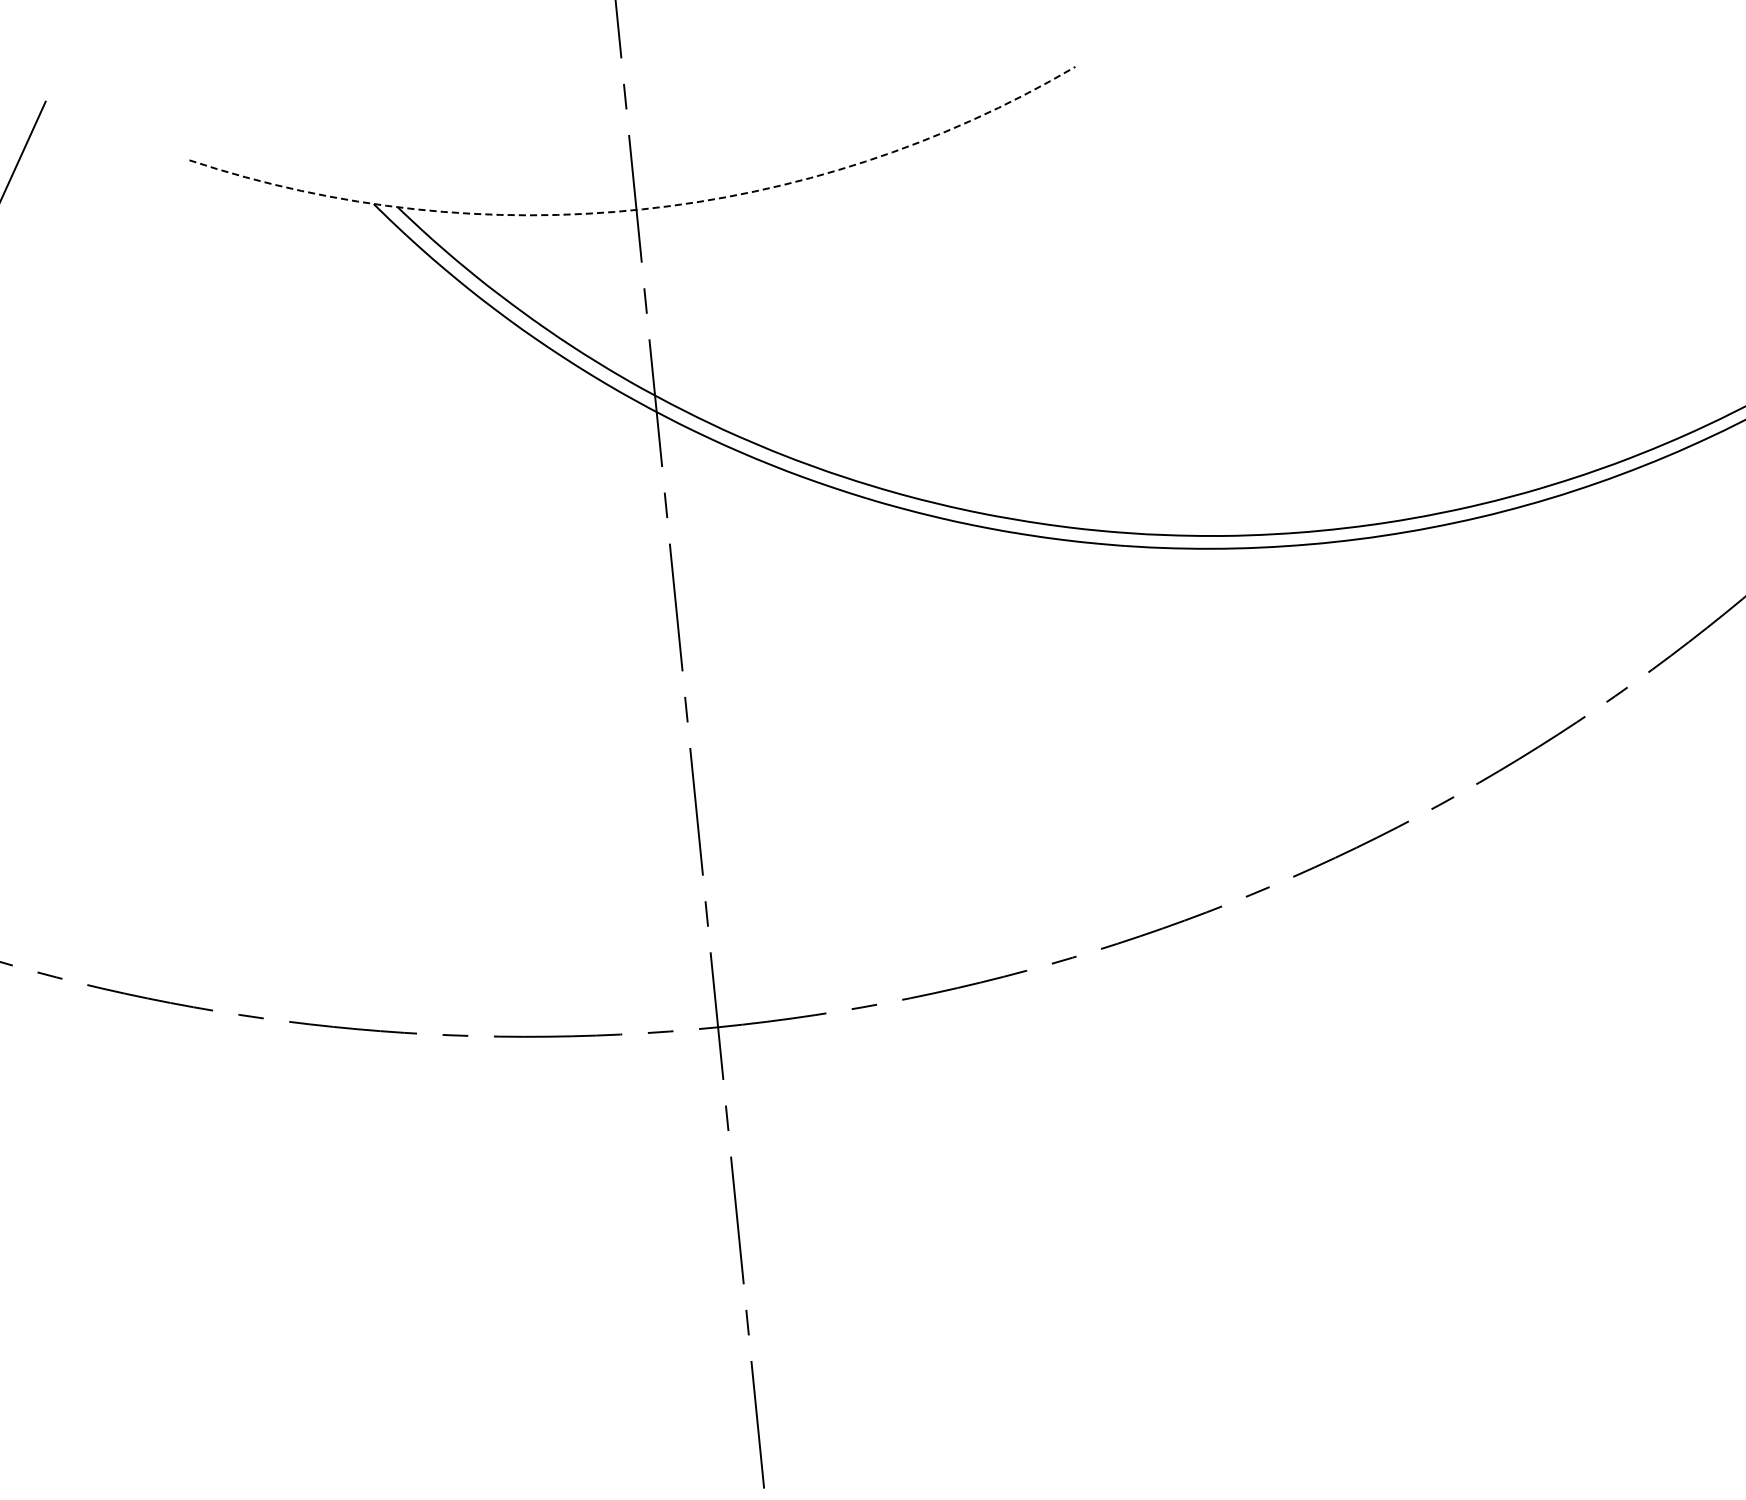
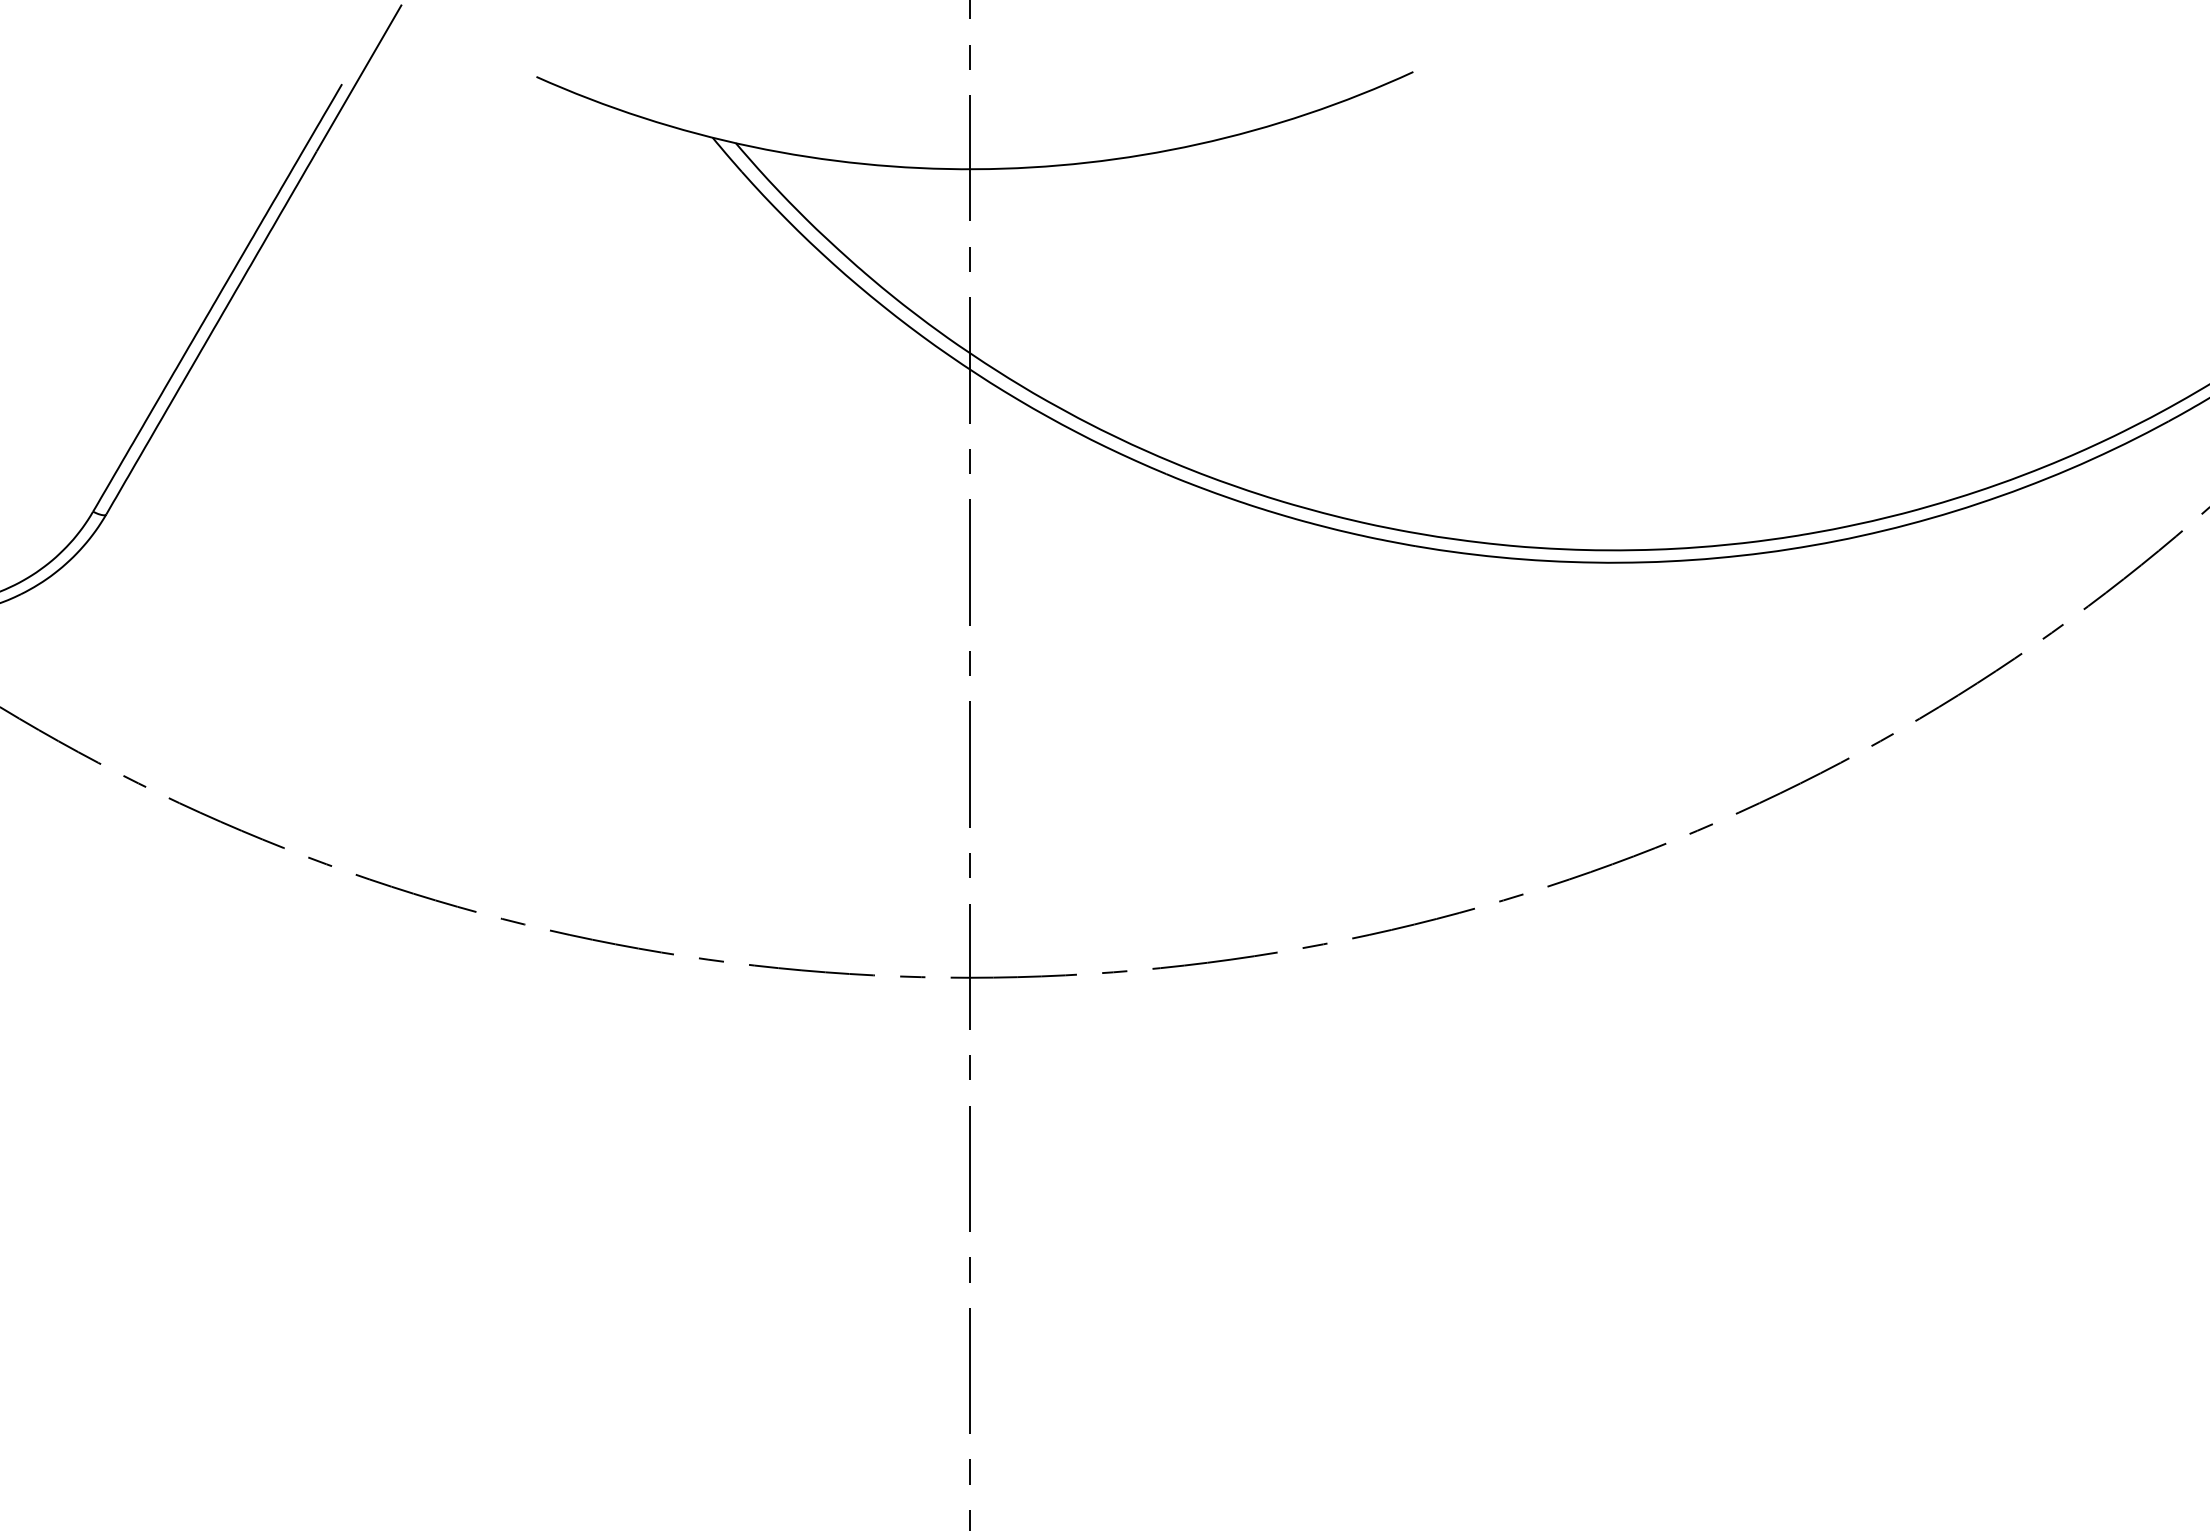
arc: (642, 209) -> (975, 169), dashed -> solid

